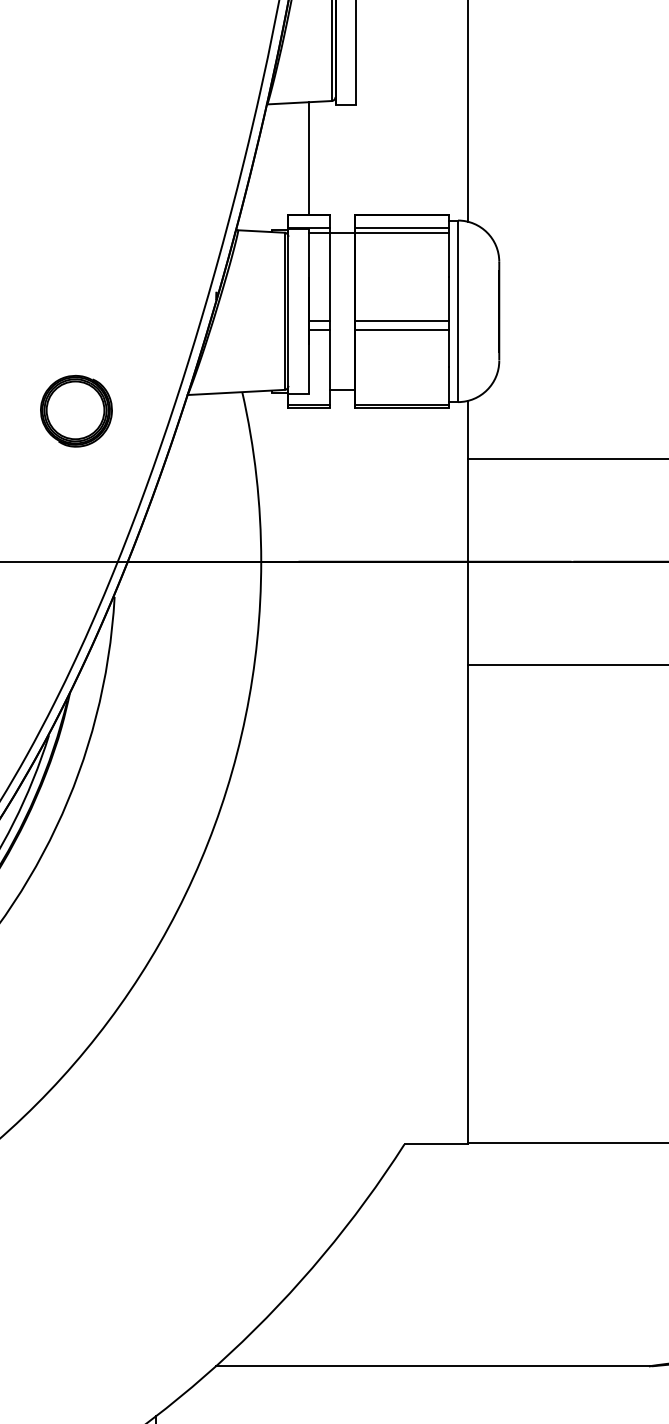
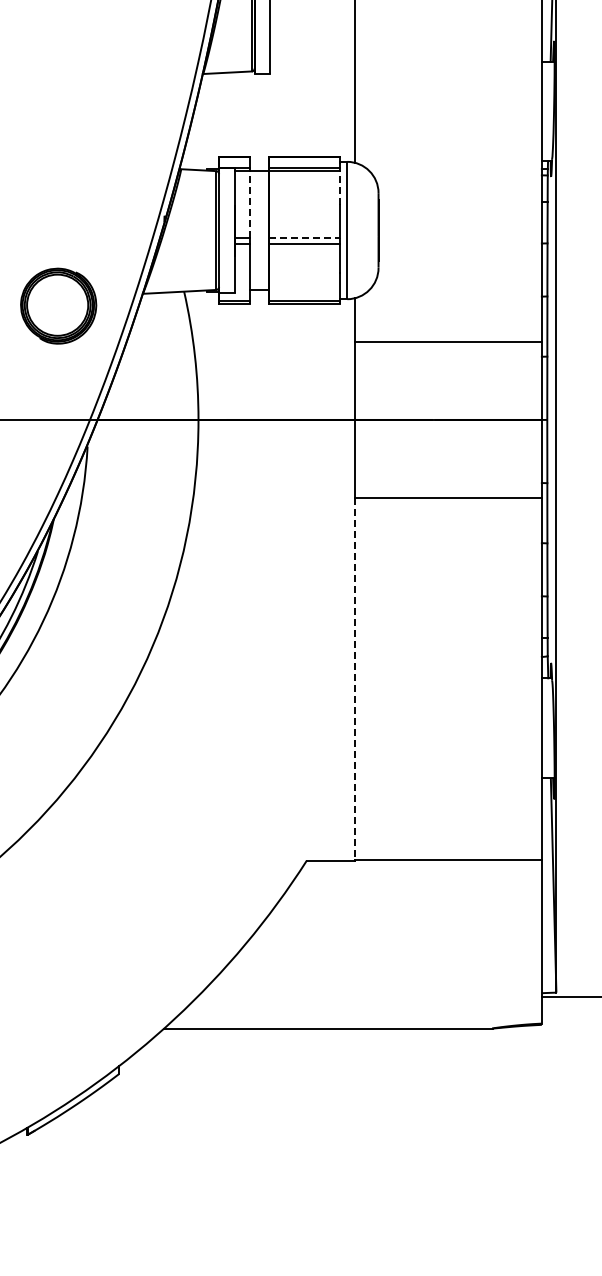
line: (308, 157) -> (234, 114), removed
line: (448, 255) -> (340, 188), solid -> dashed
line: (329, 276) -> (250, 204), solid -> dashed
line: (402, 321) -> (305, 238), solid -> dashed
part: (76, 410) -> (58, 305), size x1.4
line: (467, 903) -> (354, 678), solid -> dashed

